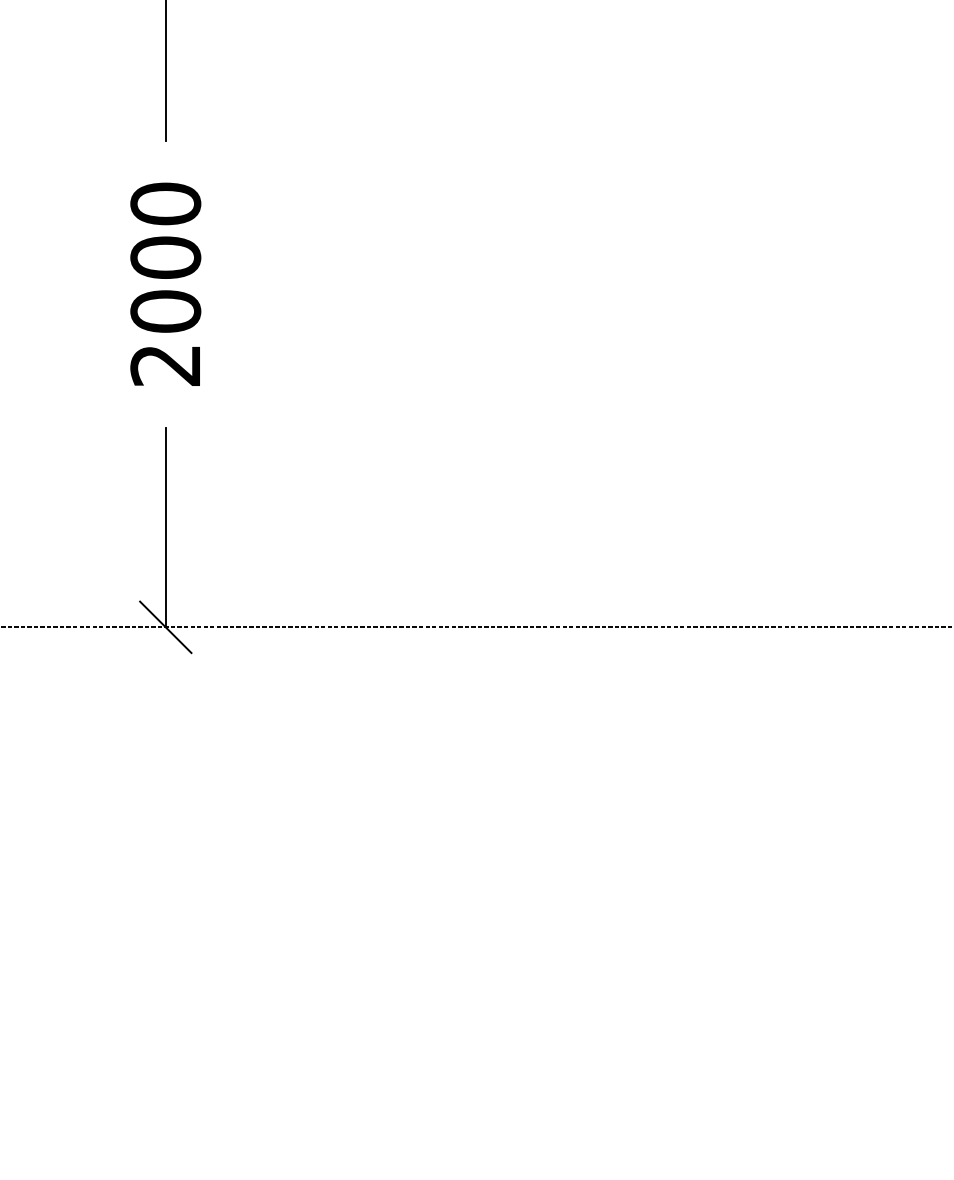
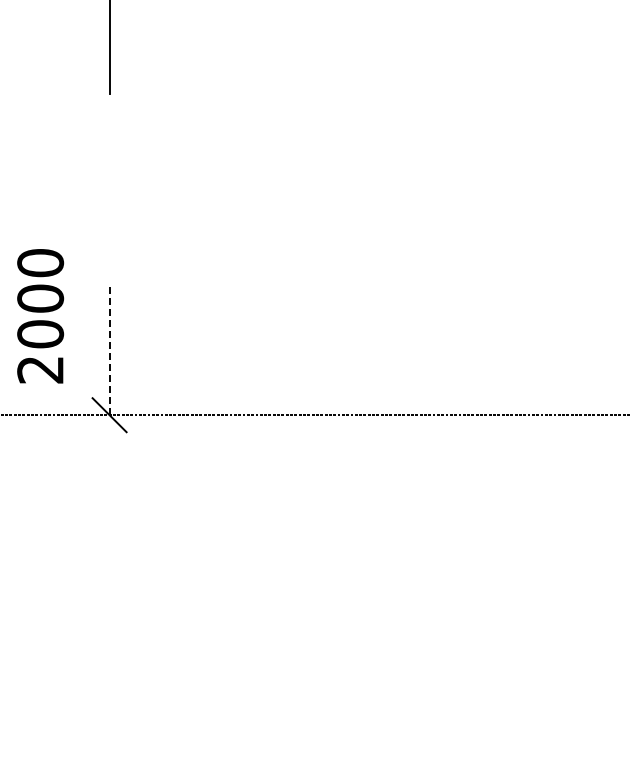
text: (165, 284) -> (40, 316), moved
line: (165, 528) -> (109, 349), solid -> dashed

